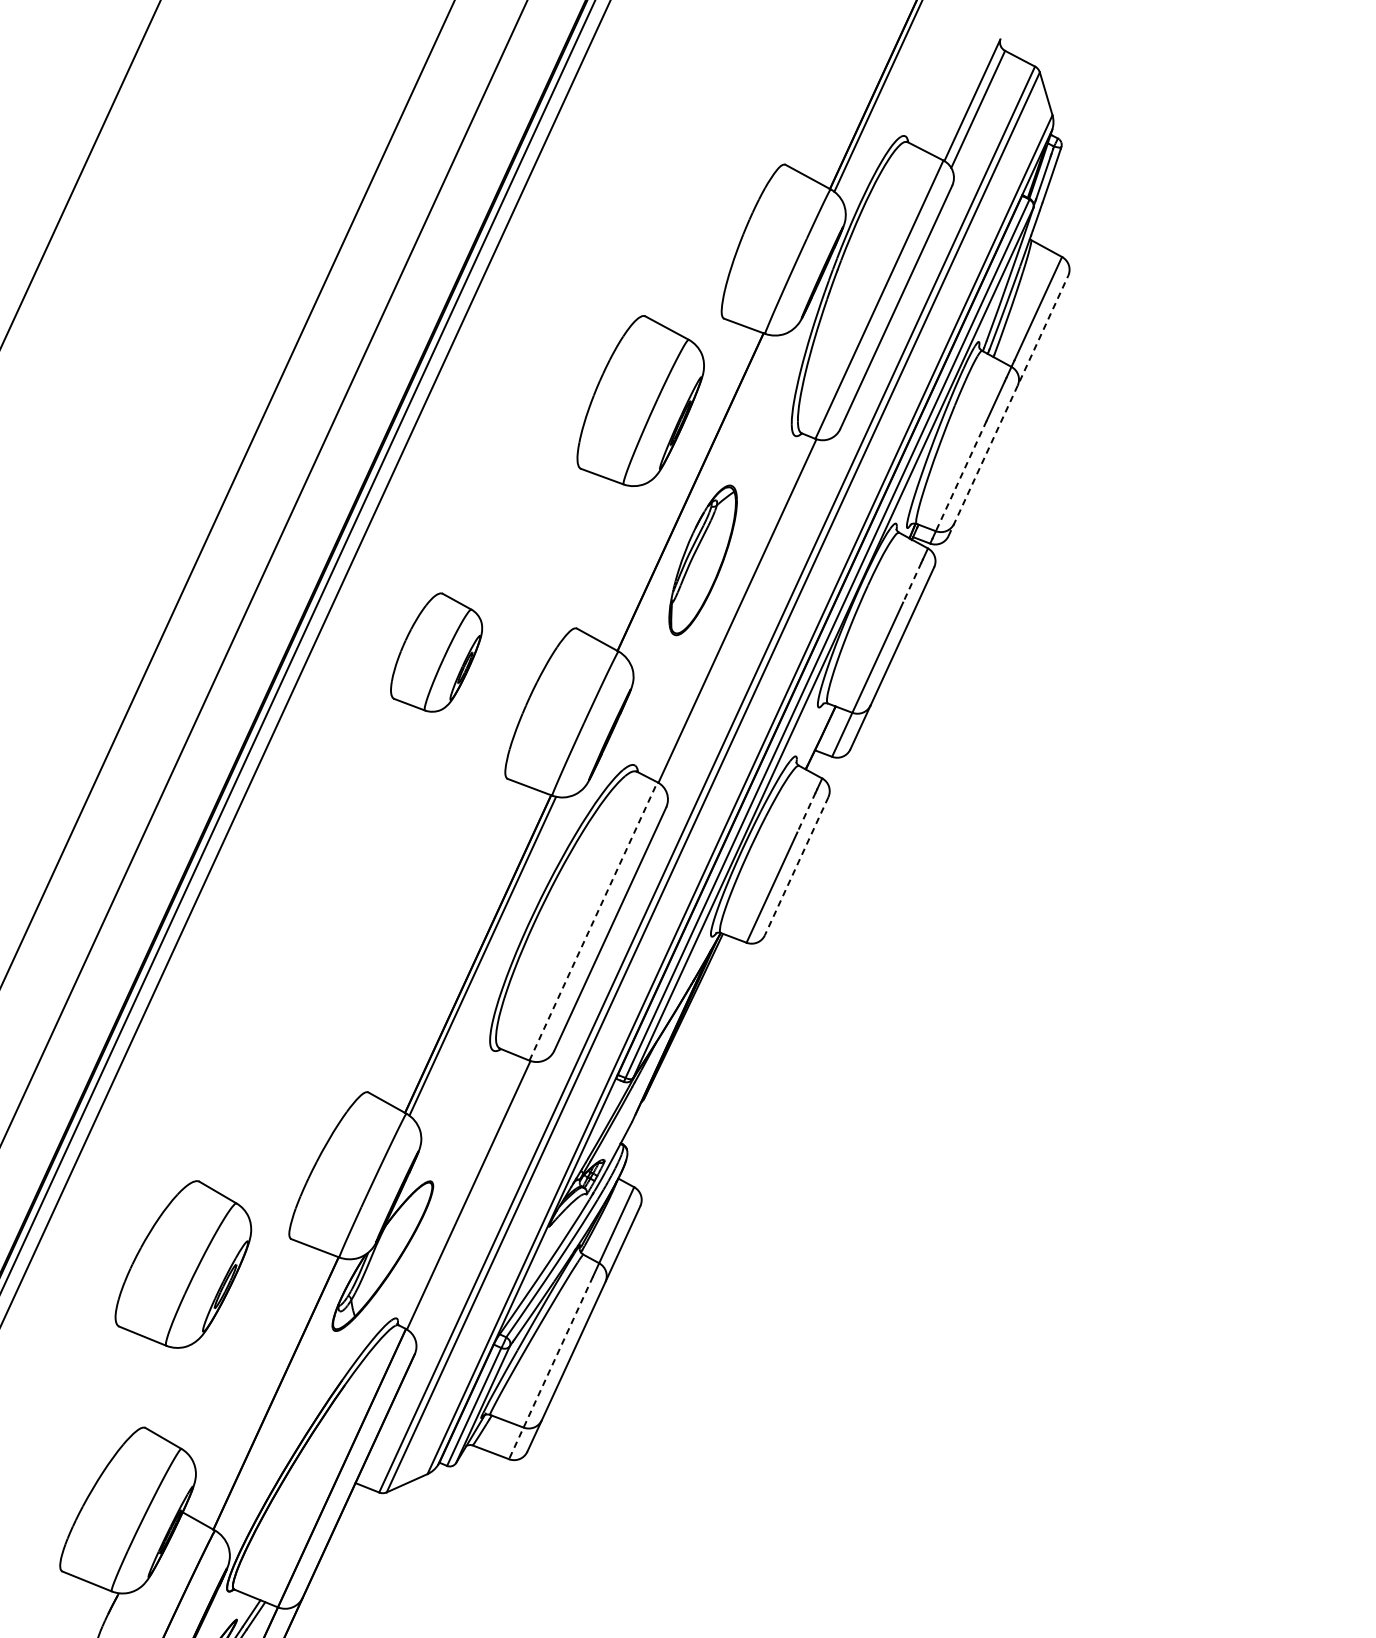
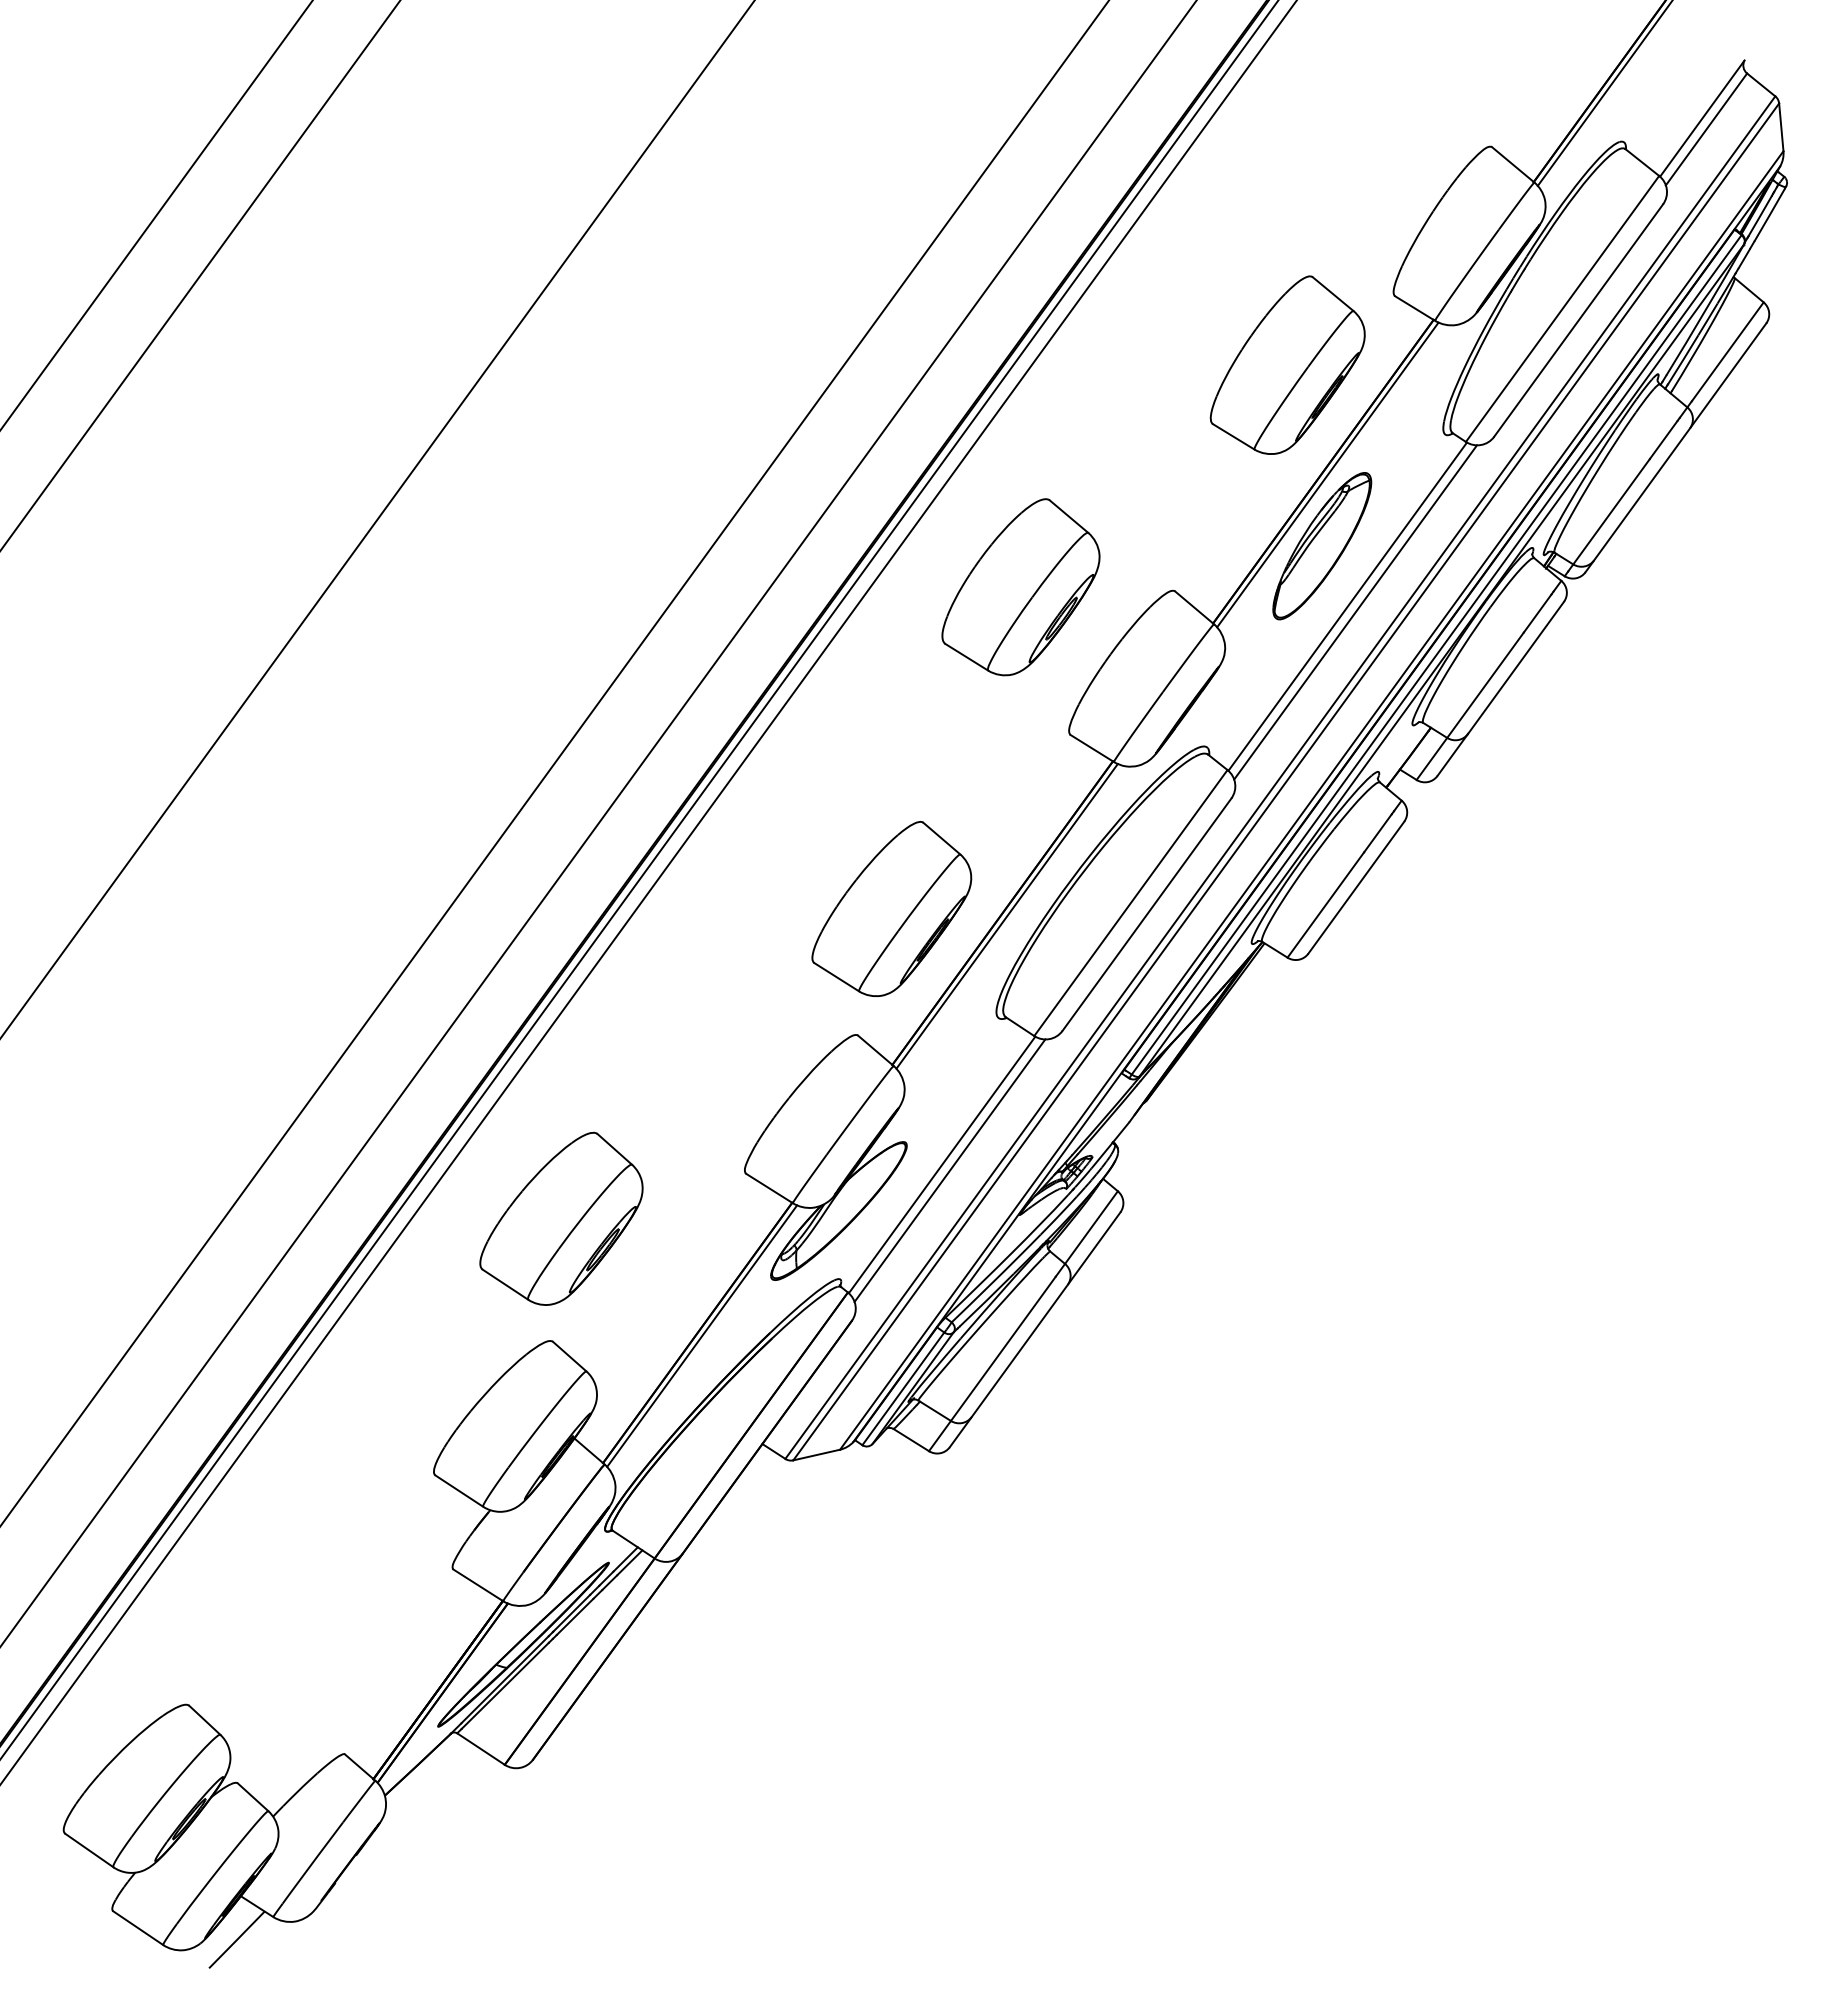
line: (1007, 405) -> (1675, 447), dashed -> solid
line: (961, 476) -> (1611, 512), dashed -> solid
line: (694, 493) -> (1327, 474), added
line: (912, 582) -> (1537, 613), dashed -> solid
line: (745, 614) -> (1355, 612), added
part: (434, 653) -> (1020, 587), size x1.43
line: (806, 812) -> (1377, 833), dashed -> solid
line: (796, 866) -> (1356, 888), dashed -> solid
line: (593, 920) -> (1131, 902), dashed -> solid
part: (375, 970) -> (891, 908), added
line: (476, 1198) -> (949, 1170), added
part: (181, 1265) -> (561, 1218), moved
line: (551, 1367) -> (992, 1363), dashed -> solid
line: (280, 1394) -> (702, 1335), added

